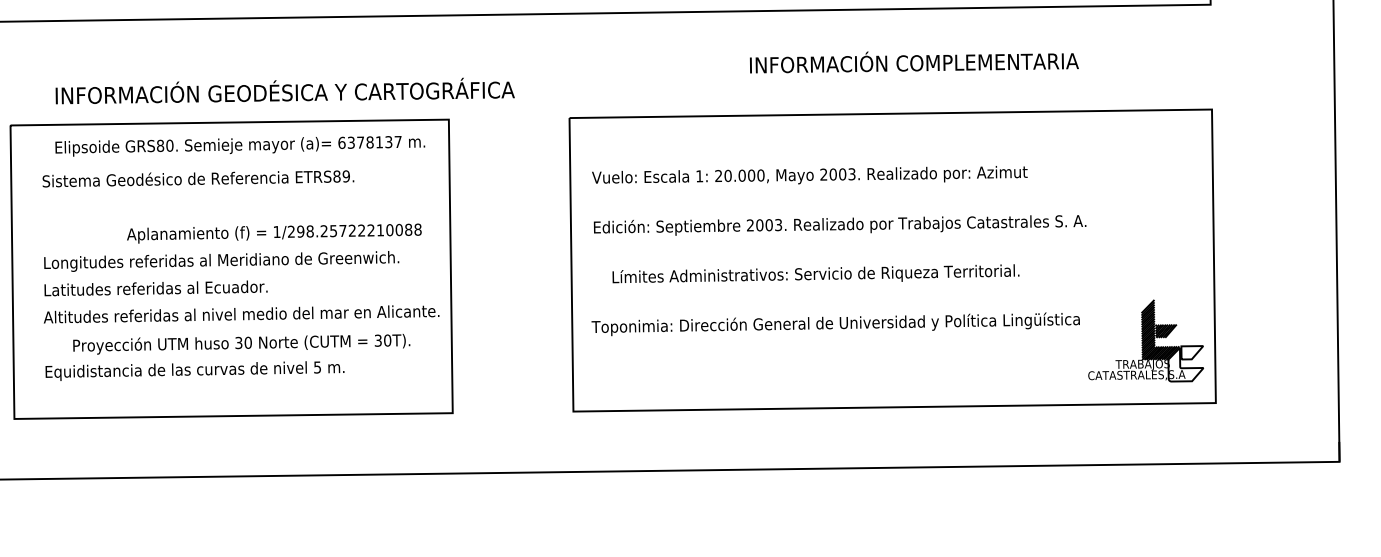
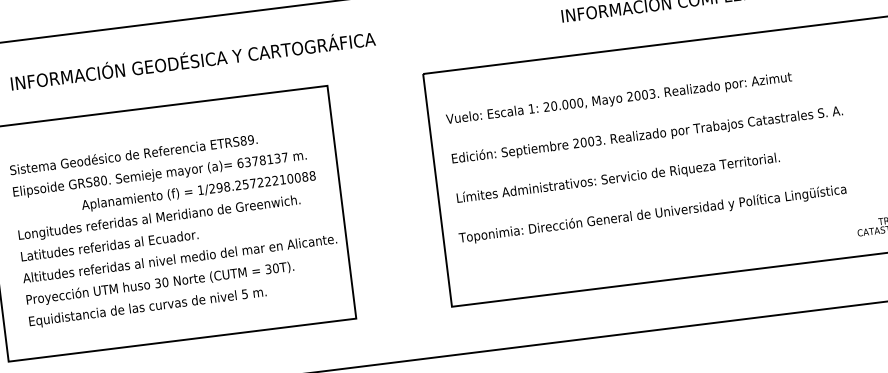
text: (284, 90) -> (192, 59), moved
text: (240, 146) -> (160, 174), moved
text: (815, 273) -> (617, 177), moved
text: (241, 344) -> (160, 284), moved

